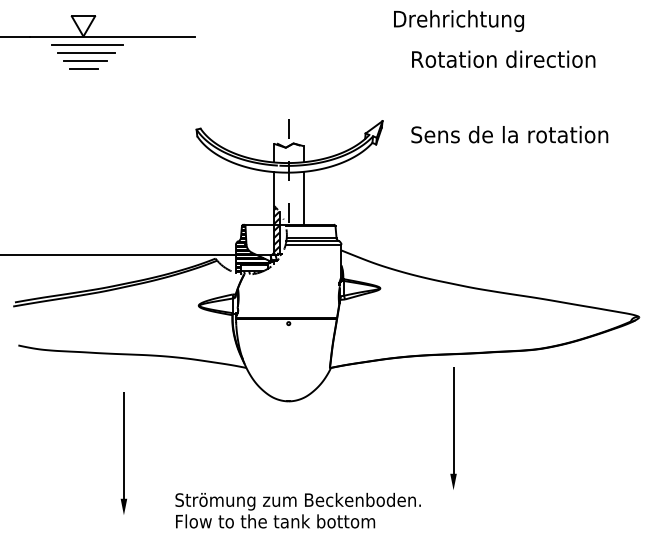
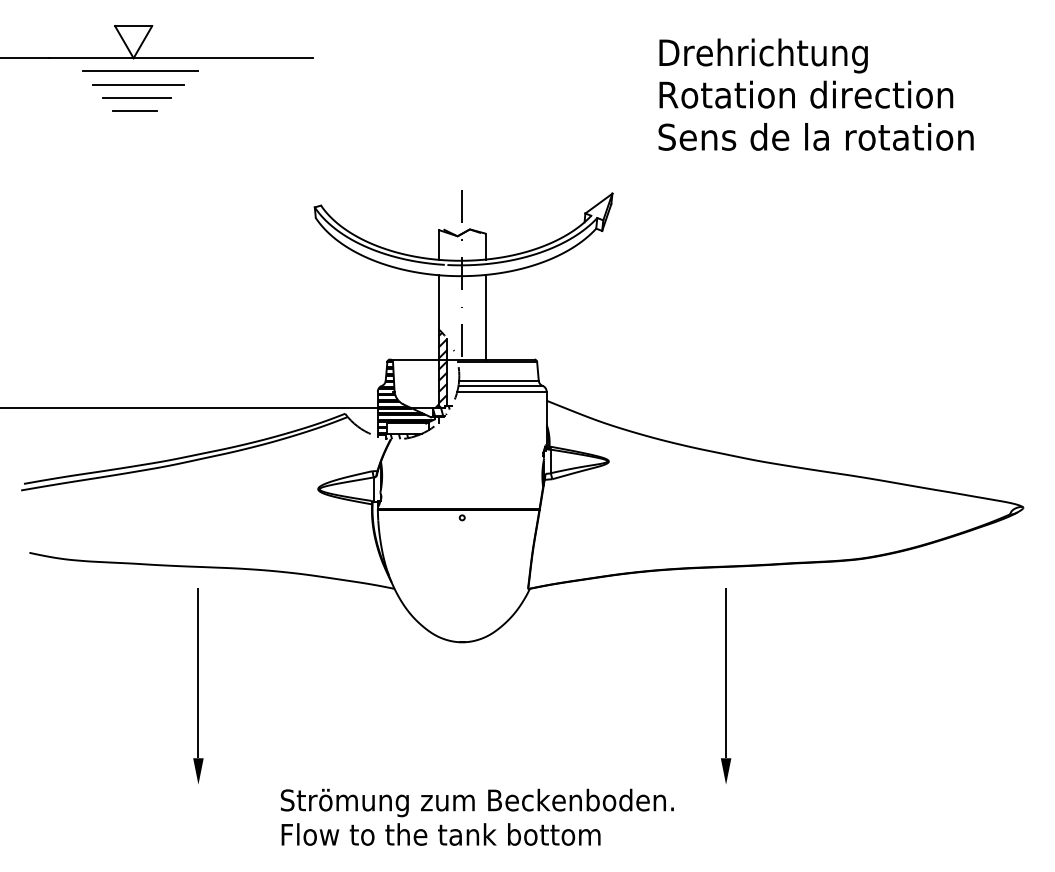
text: (458, 20) -> (762, 54), moved
text: (509, 134) -> (815, 136), moved
part: (123, 453) -> (197, 685), moved

